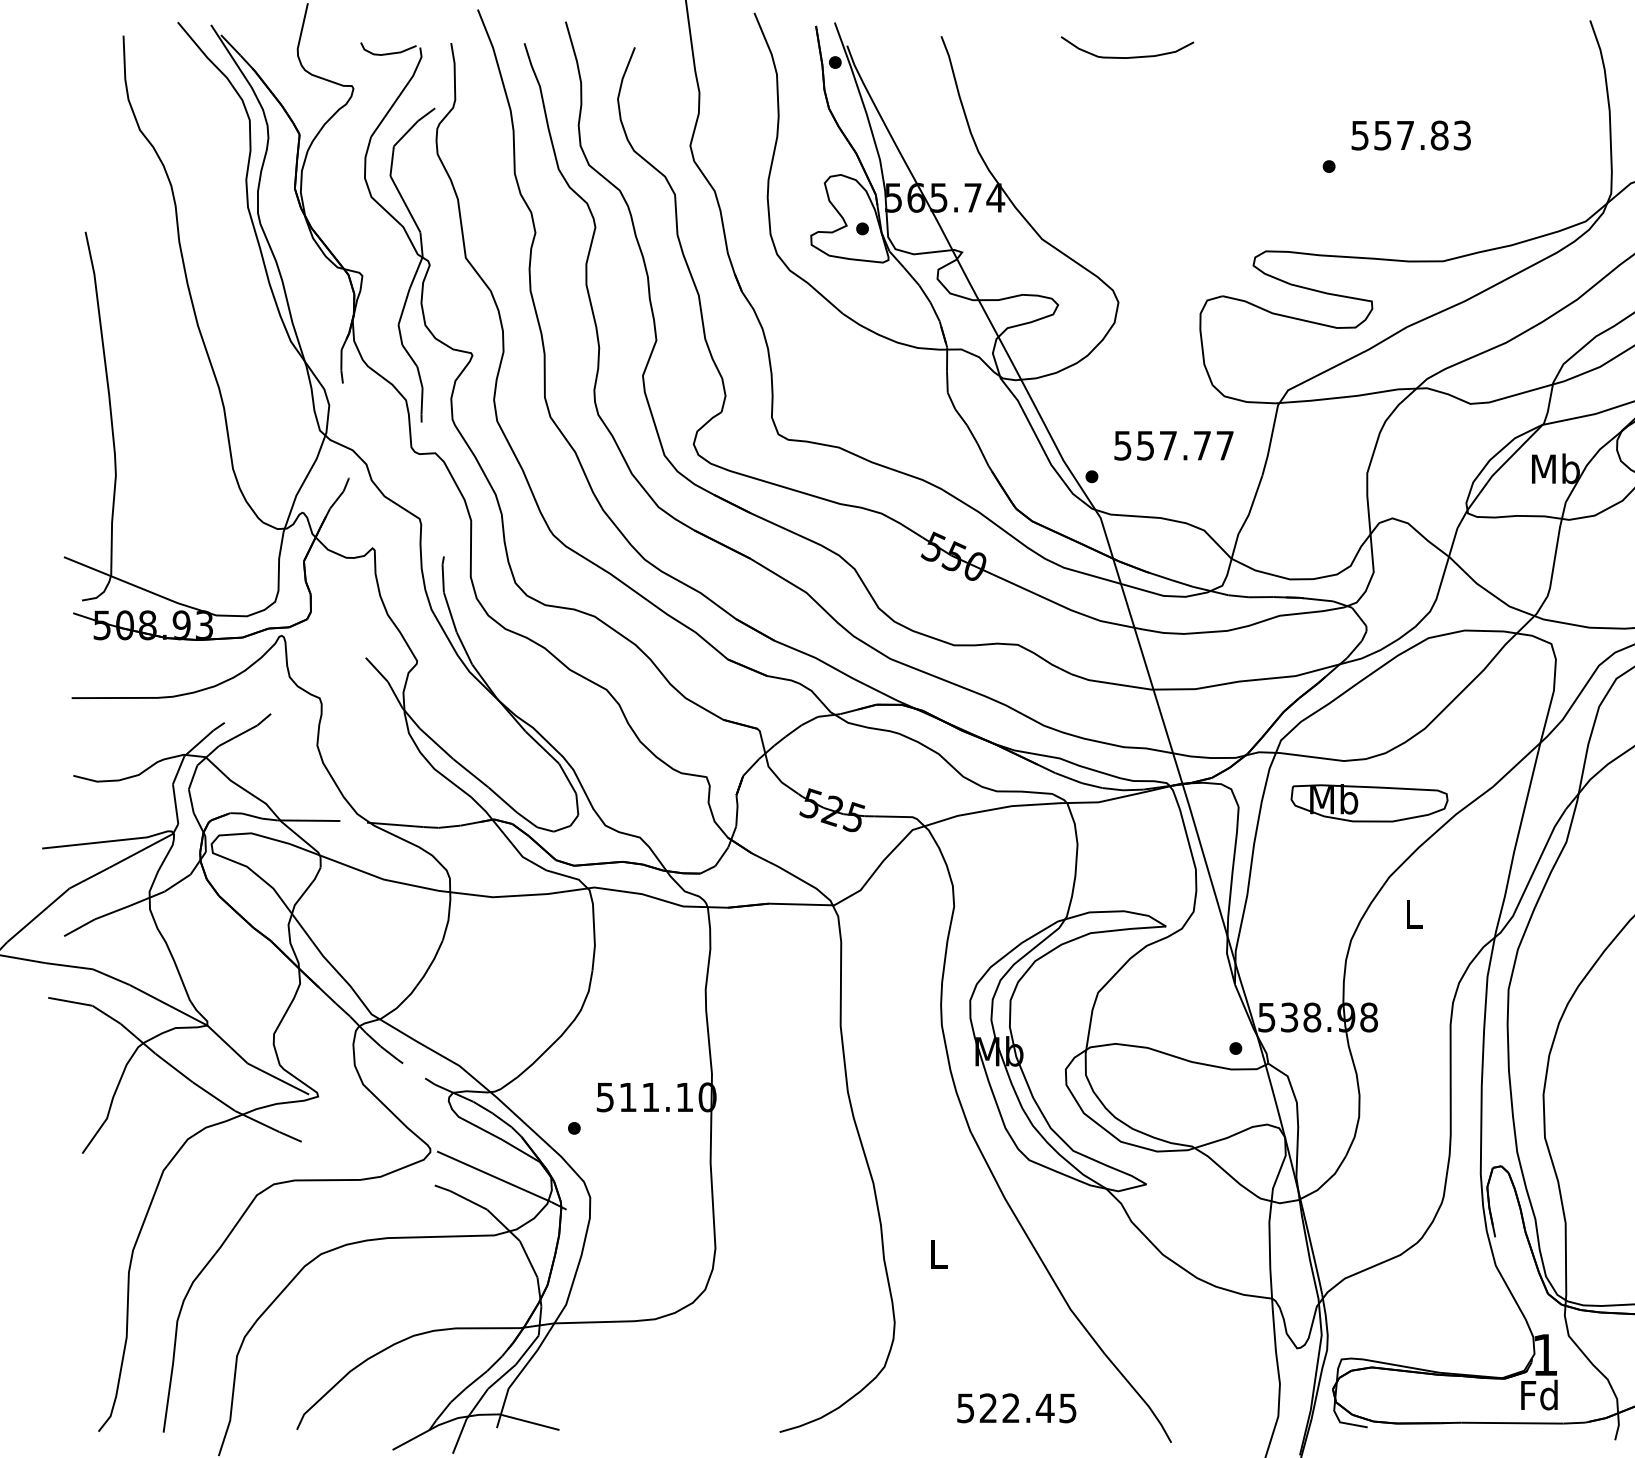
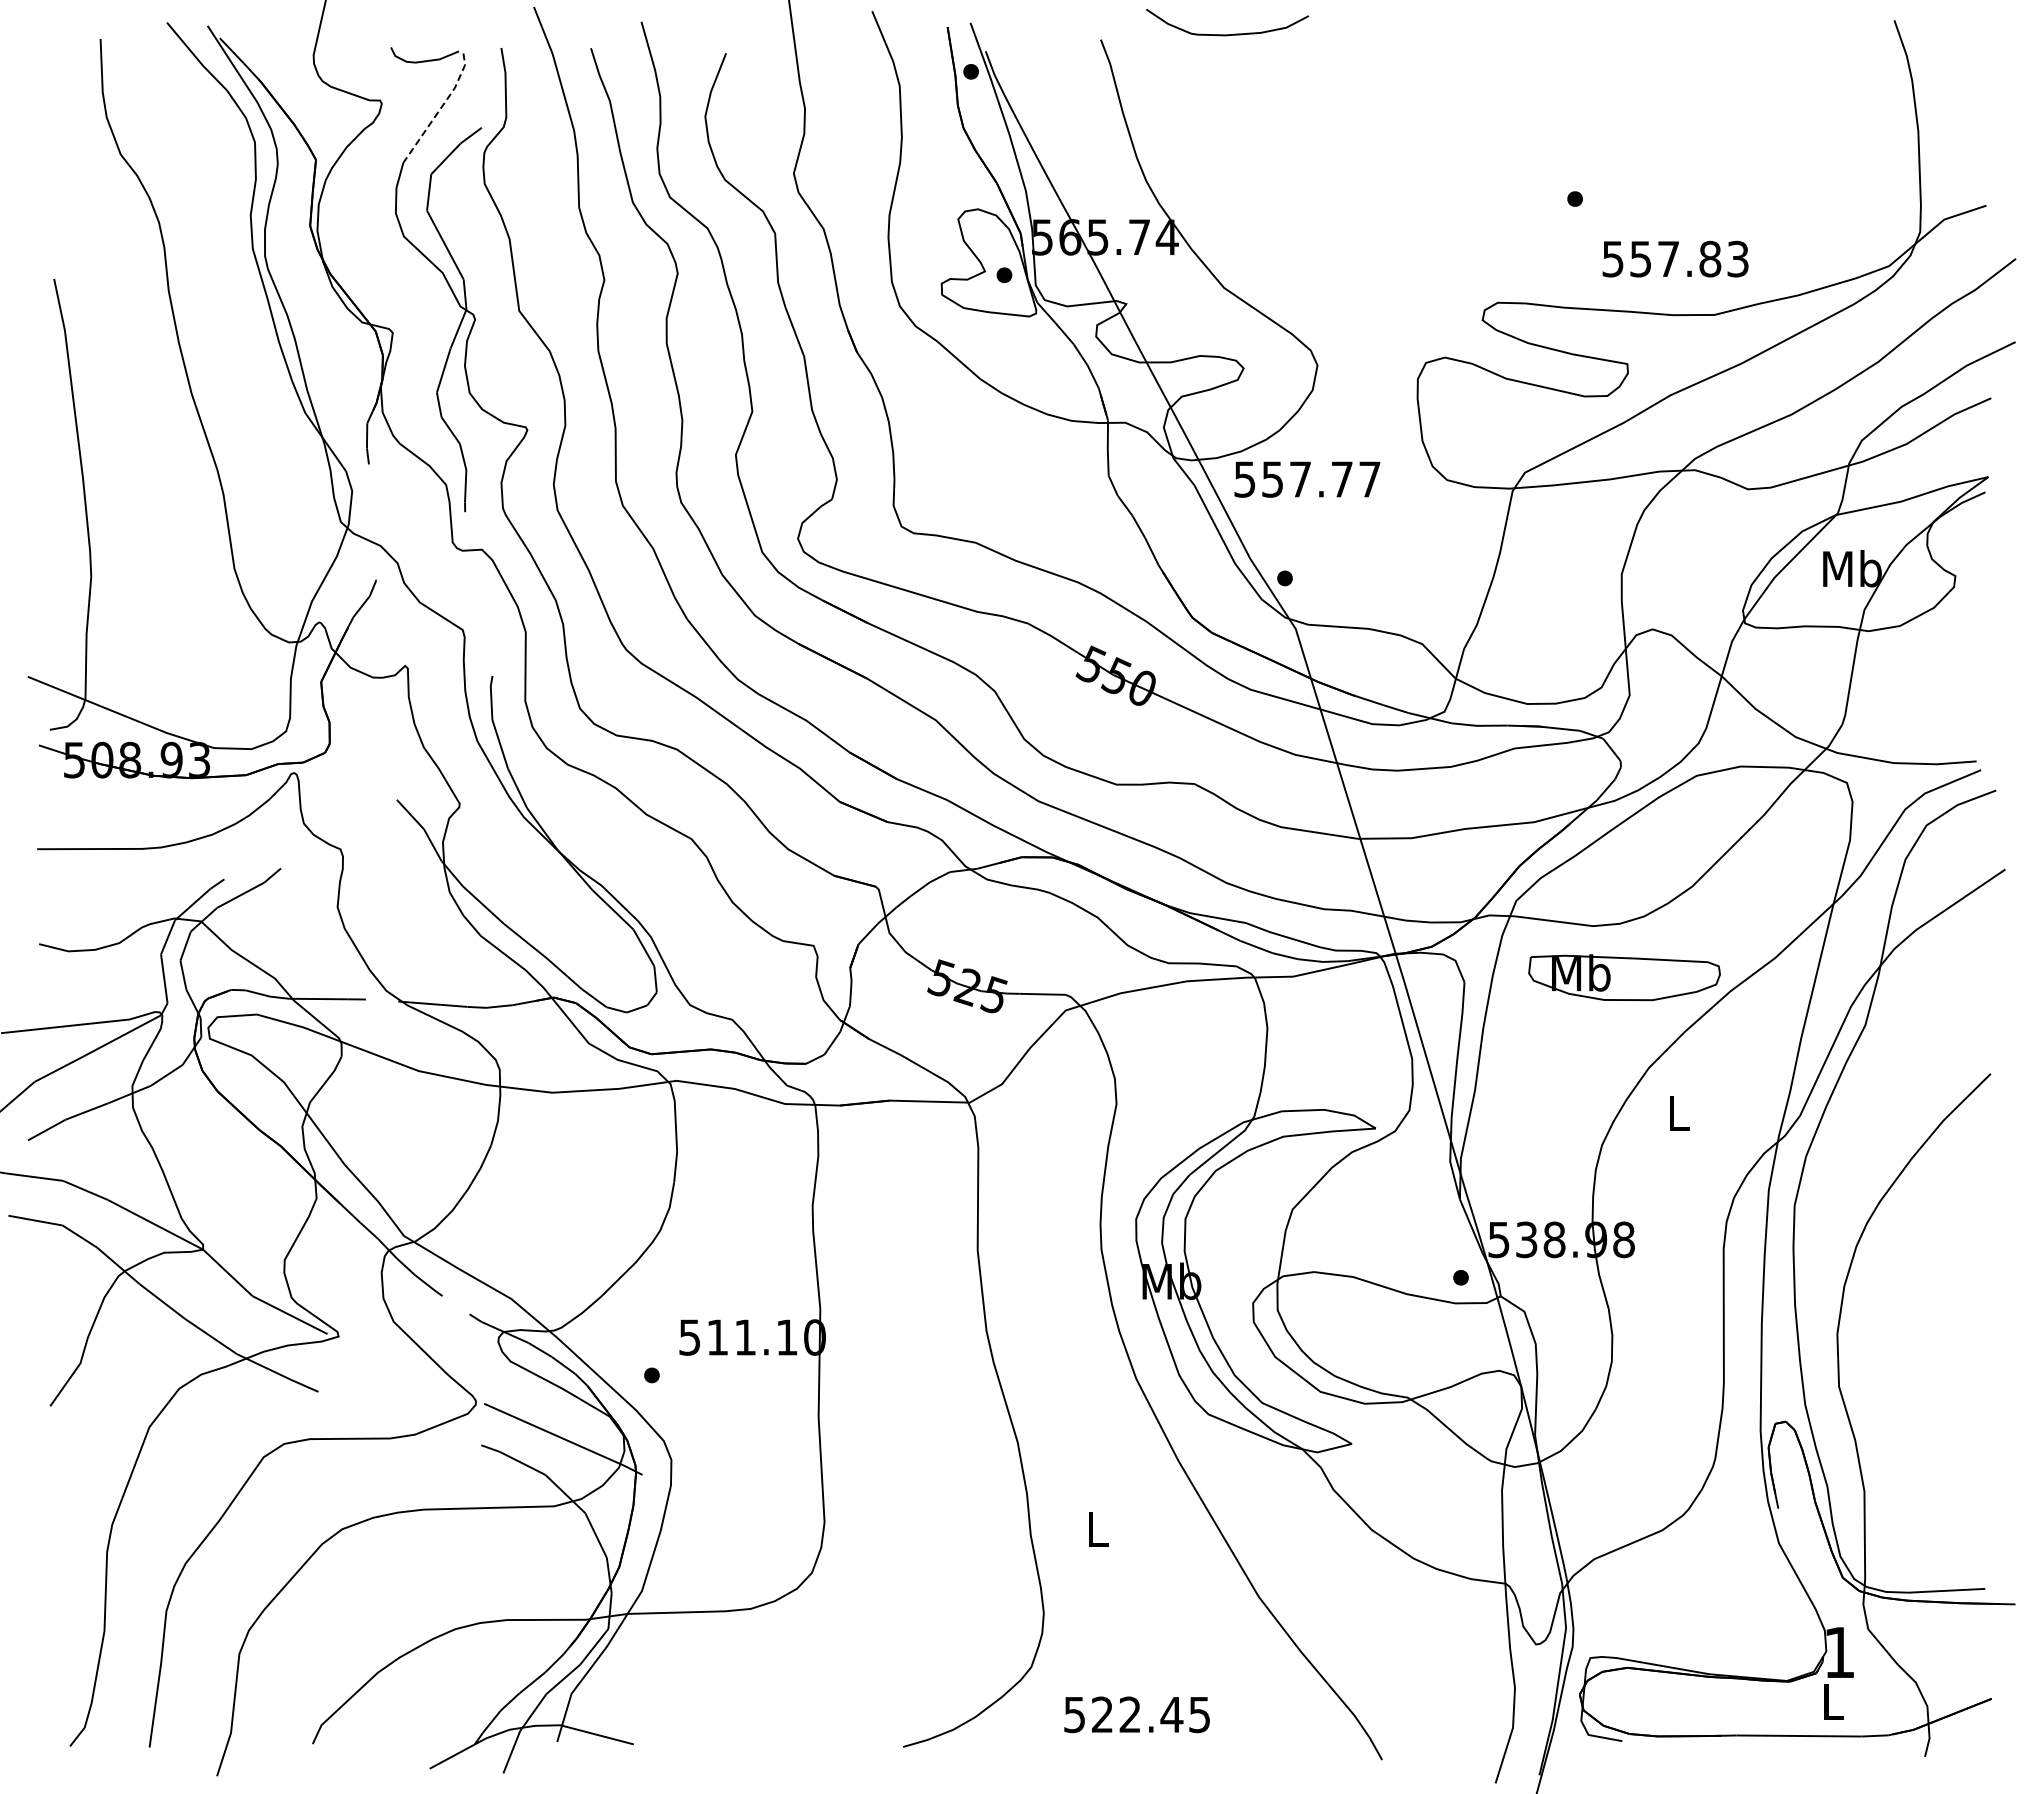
curve: (1127, 57) -> (1227, 34), moved
line: (401, 93) -> (440, 109), solid -> dashed
text: (1411, 135) -> (1675, 258), moved
text: (1174, 445) -> (1307, 479), moved
text: (1539, 1394) -> (1832, 1701), Fd -> L
text: (1016, 1408) -> (1136, 1714), moved

